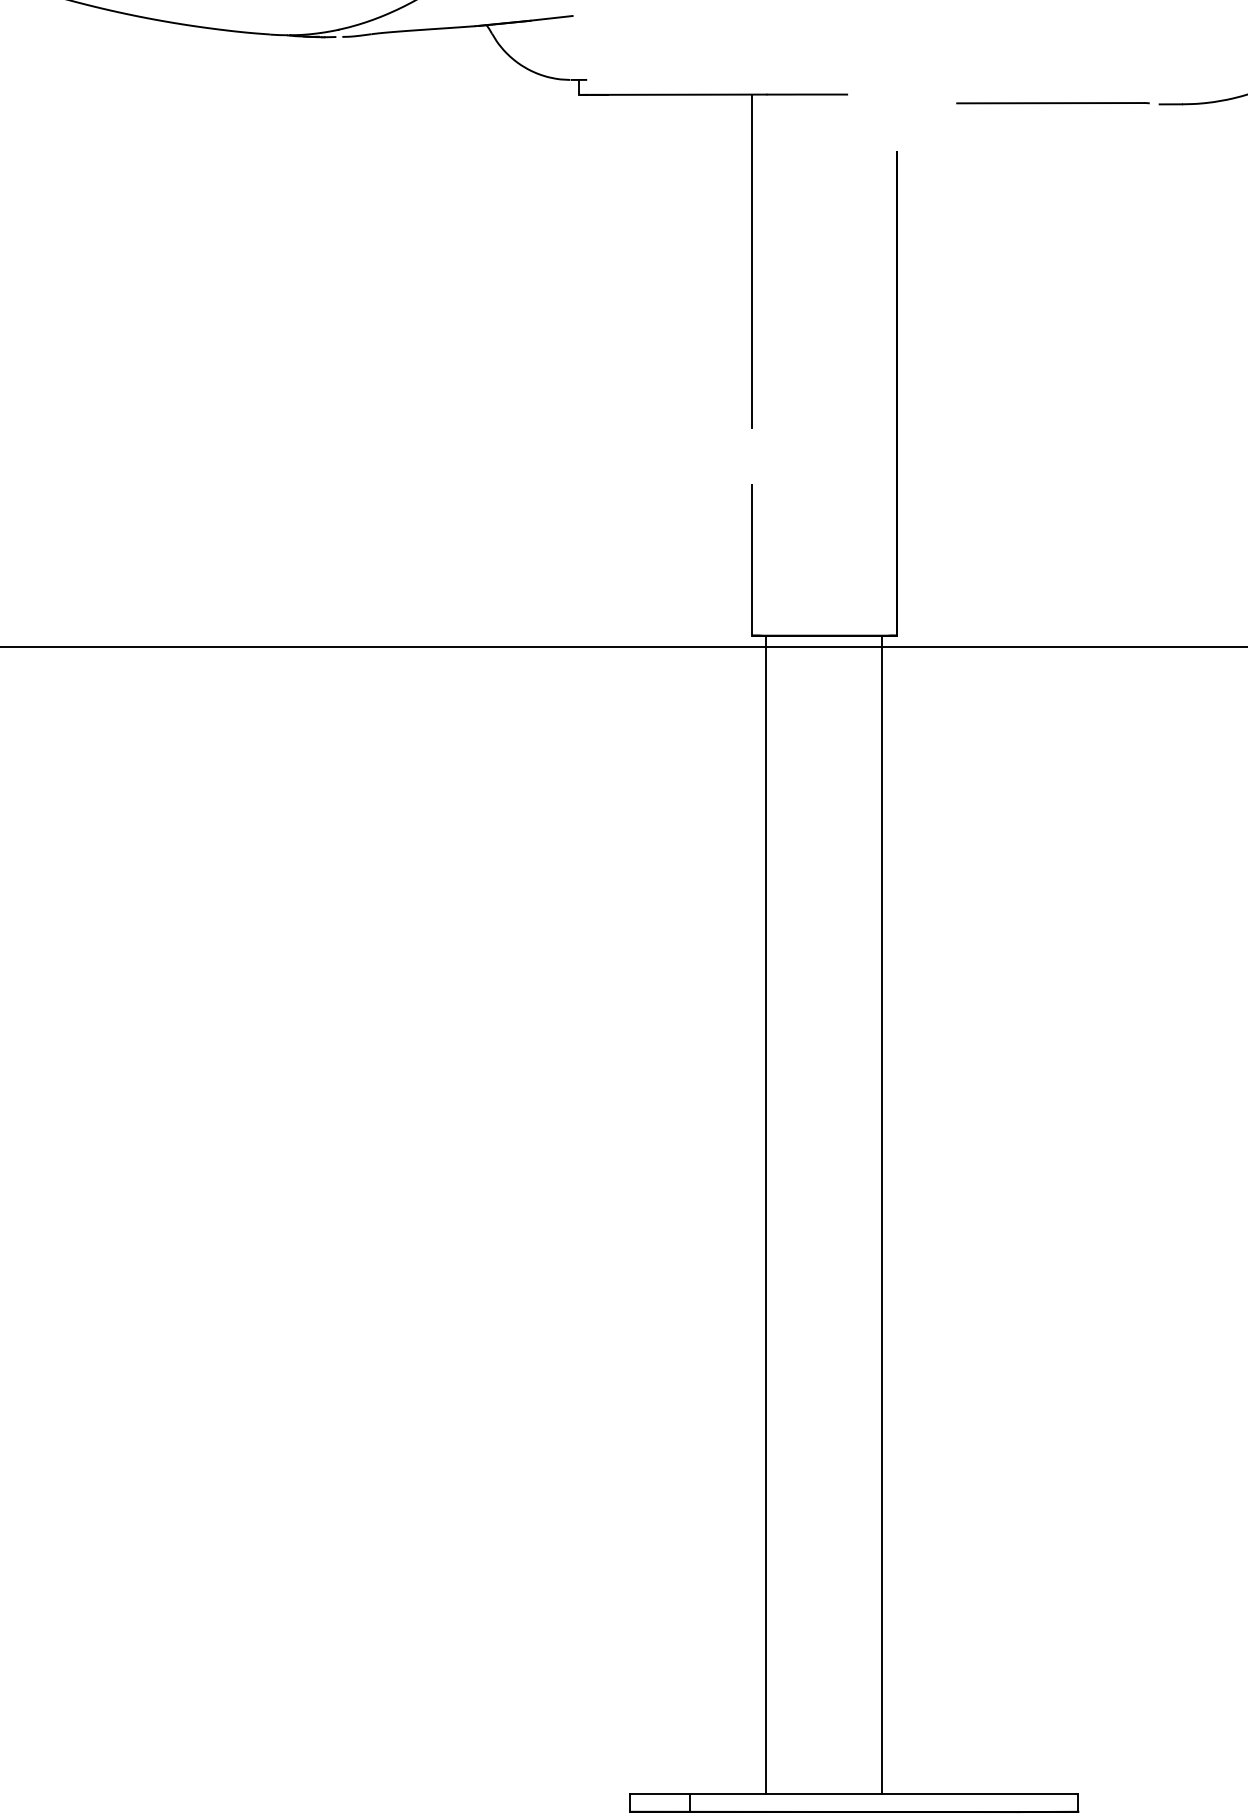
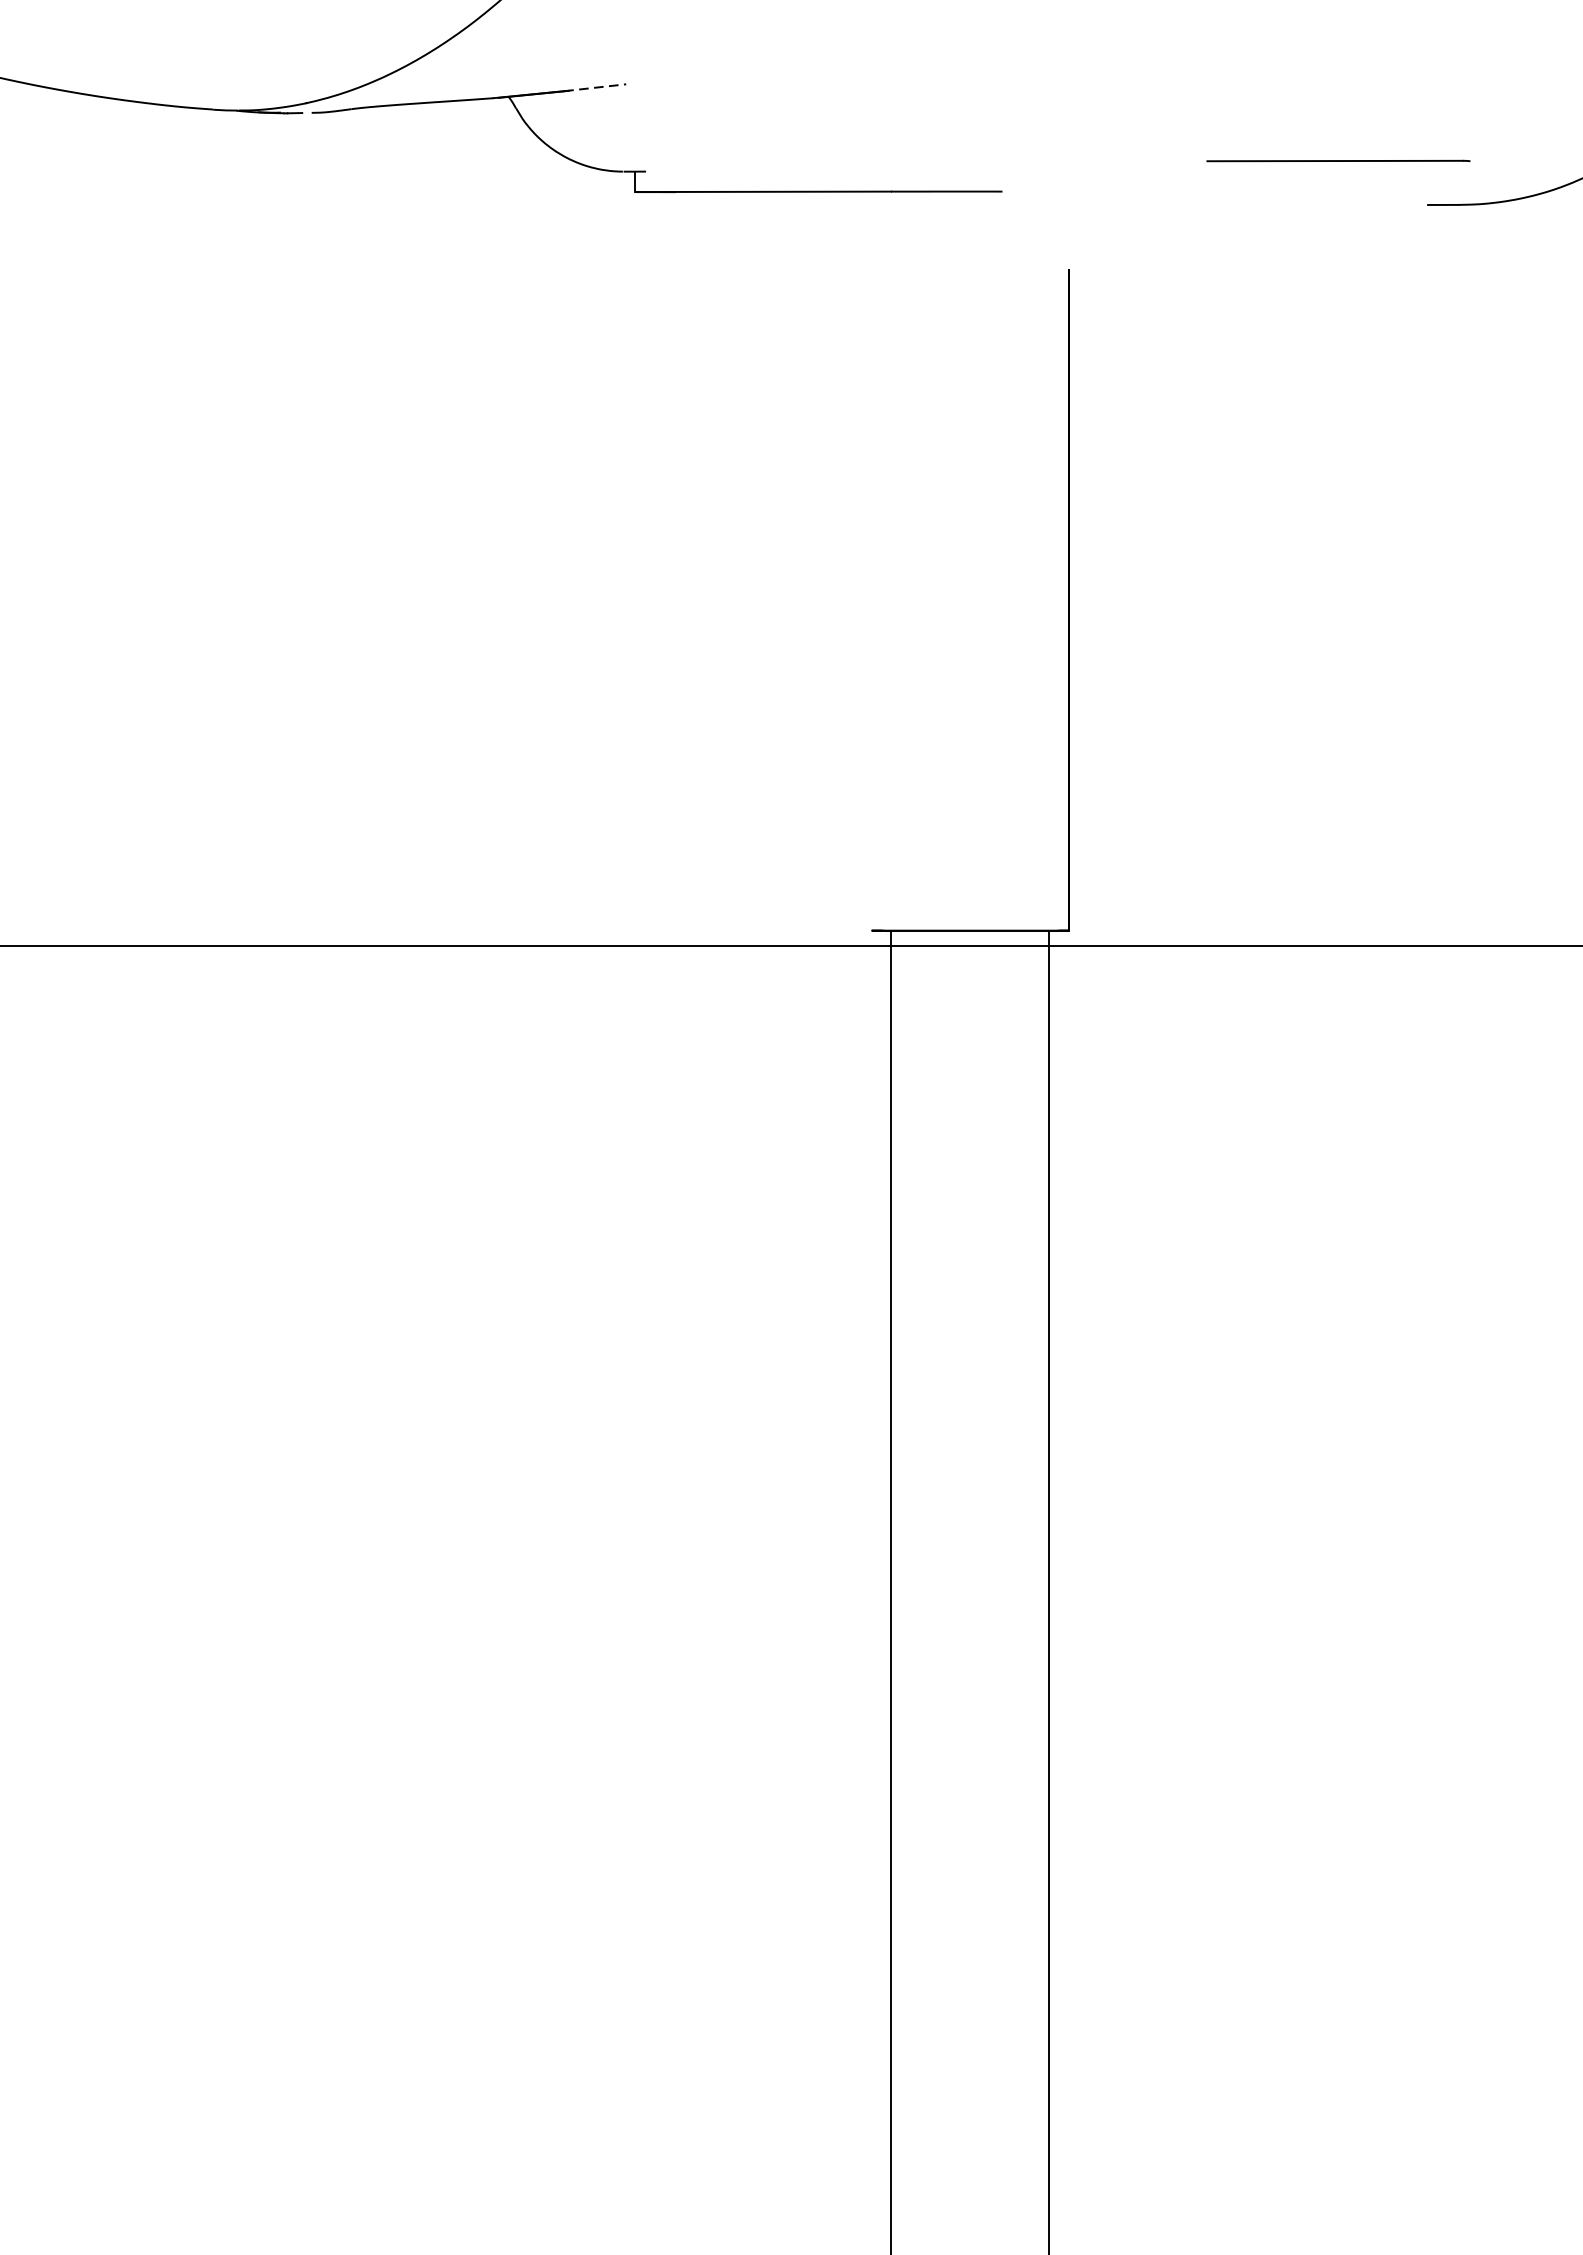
line: (549, 18) -> (594, 87), solid -> dashed
line: (1052, 103) -> (1337, 161), moved
line: (752, 261) -> (871, 419), removed
line: (752, 559) -> (871, 826), removed

